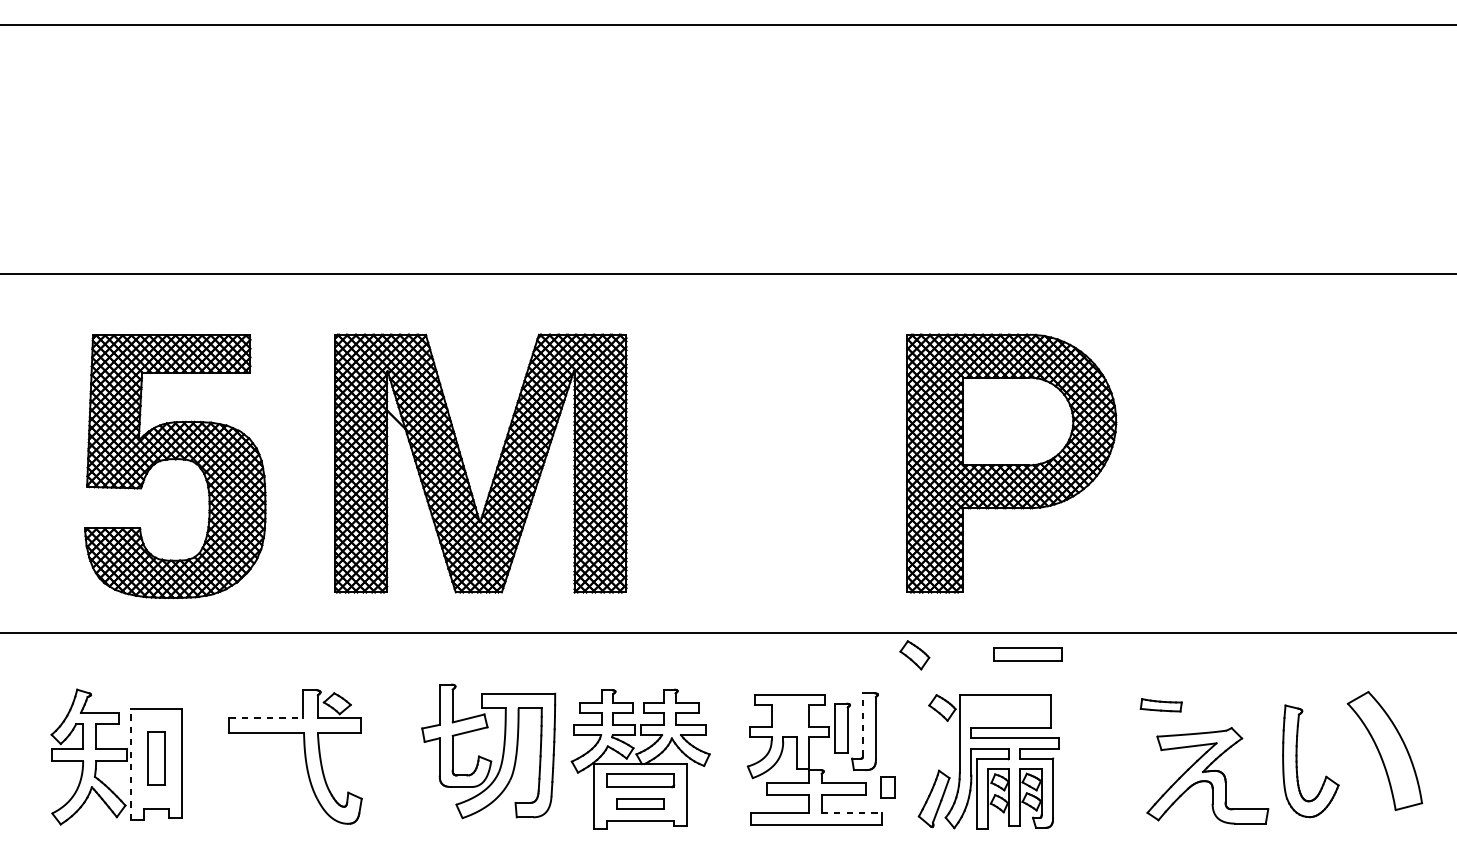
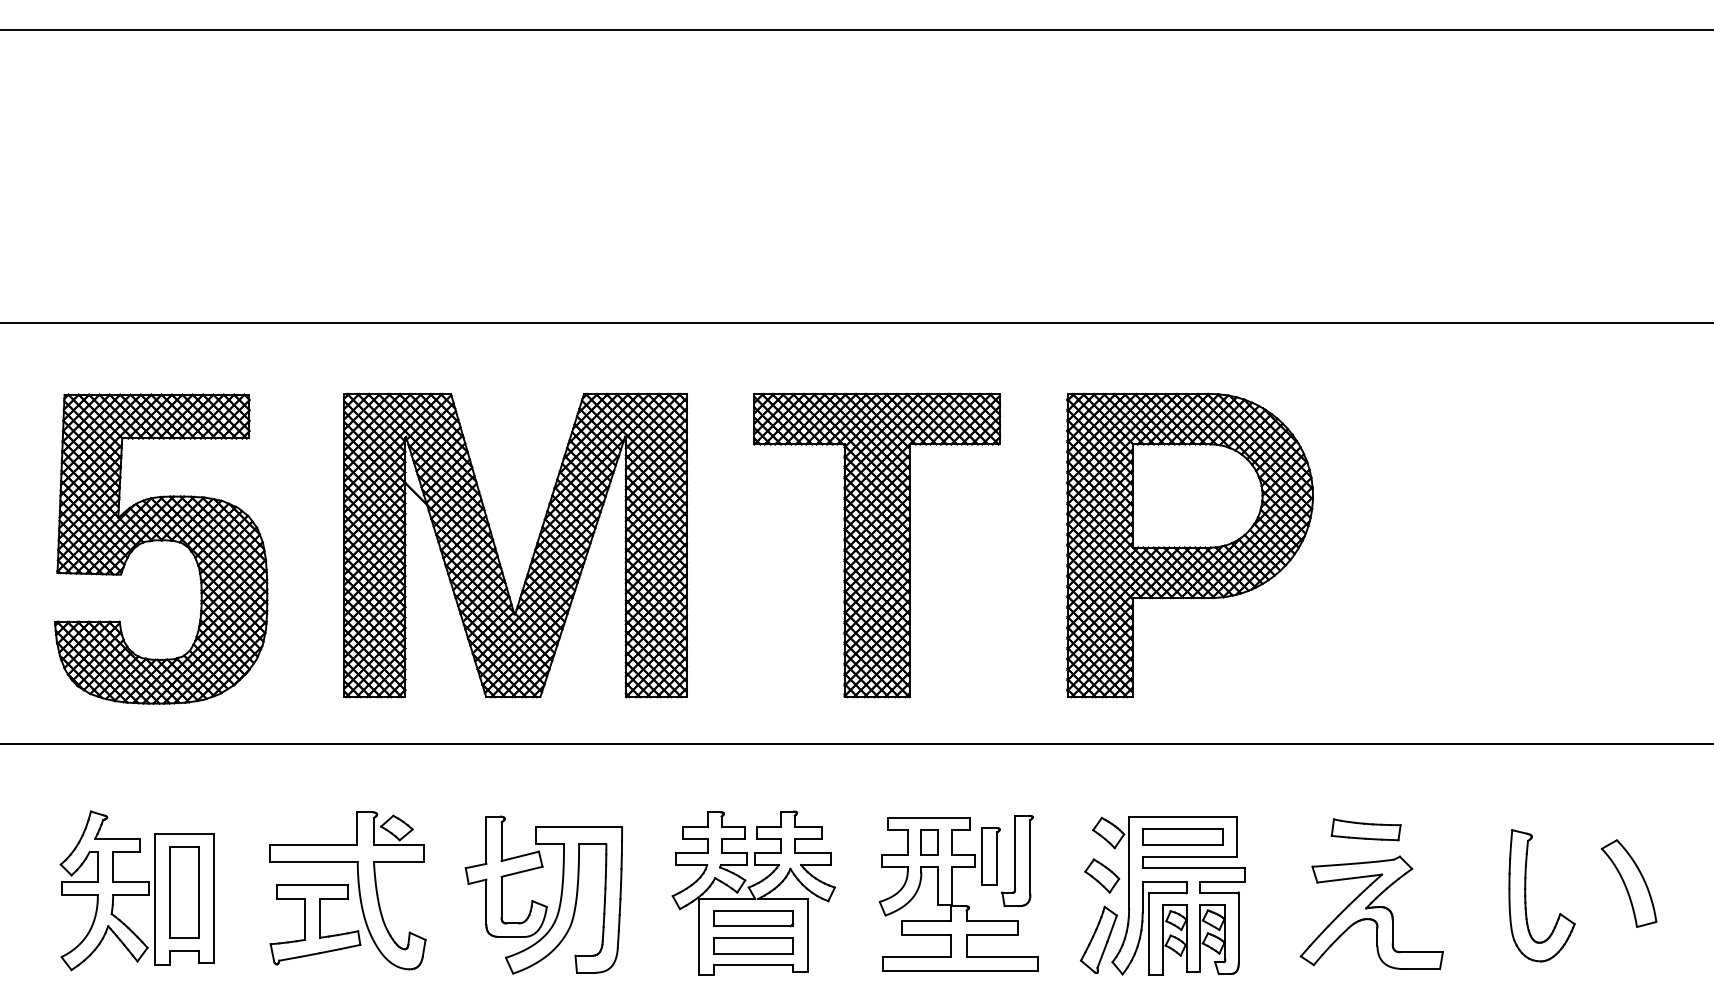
part: (175, 460) -> (161, 541), moved
part: (745, 463) -> (877, 545), added
part: (466, 470) -> (498, 553), moved
part: (1027, 653) -> (1182, 836), moved
part: (915, 654) -> (1102, 875), moved
part: (1160, 704) -> (1365, 829), size x1.43
line: (266, 718) -> (313, 845), dashed -> solid
line: (863, 724) -> (1015, 852), dashed -> solid
part: (1384, 750) -> (1628, 883), size x0.62
part: (156, 758) -> (184, 892), size x1.43
part: (486, 758) -> (541, 903), moved
line: (131, 764) -> (154, 899), dashed -> solid
part: (1207, 775) -> (1371, 912), moved
part: (268, 785) -> (315, 924), added
part: (887, 787) -> (929, 842), moved
part: (640, 803) -> (753, 945), size x1.43
line: (852, 813) -> (1002, 957), dashed -> solid

